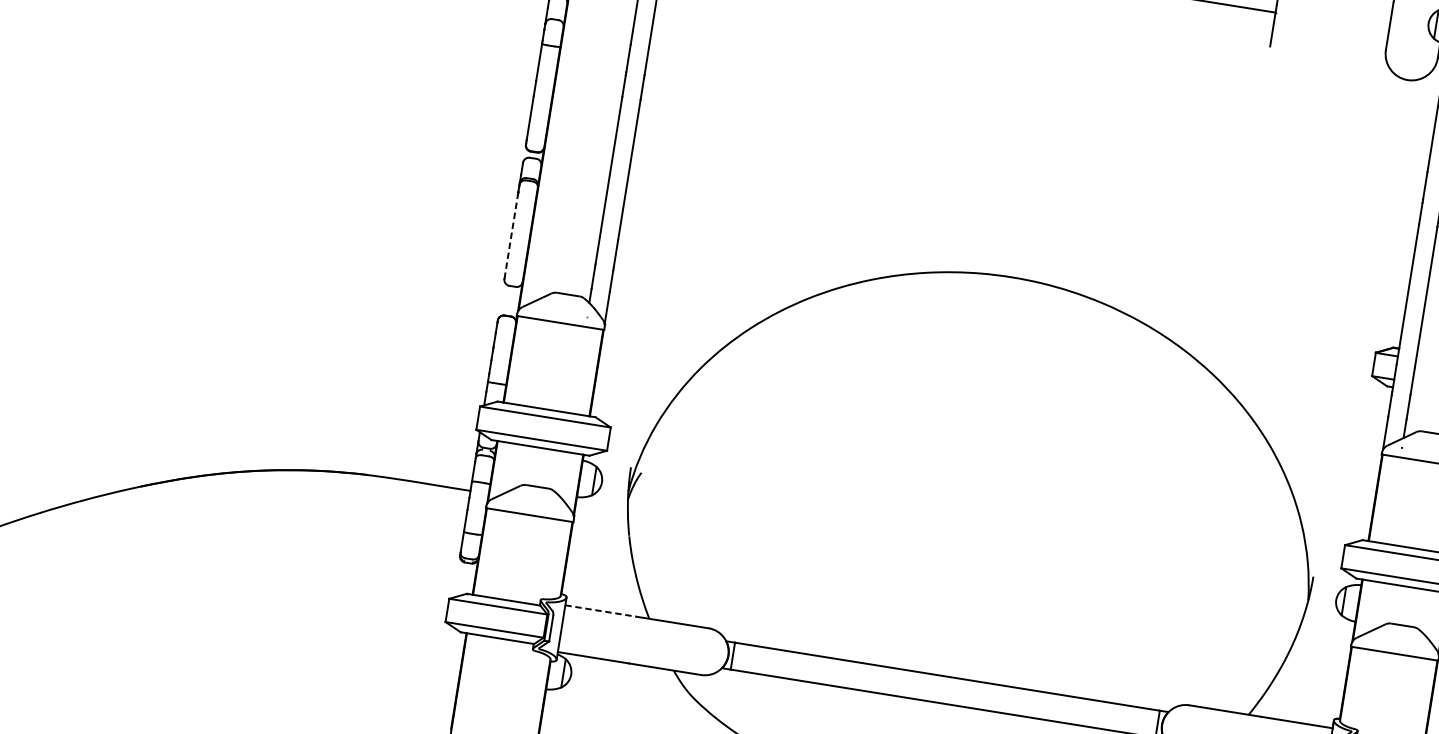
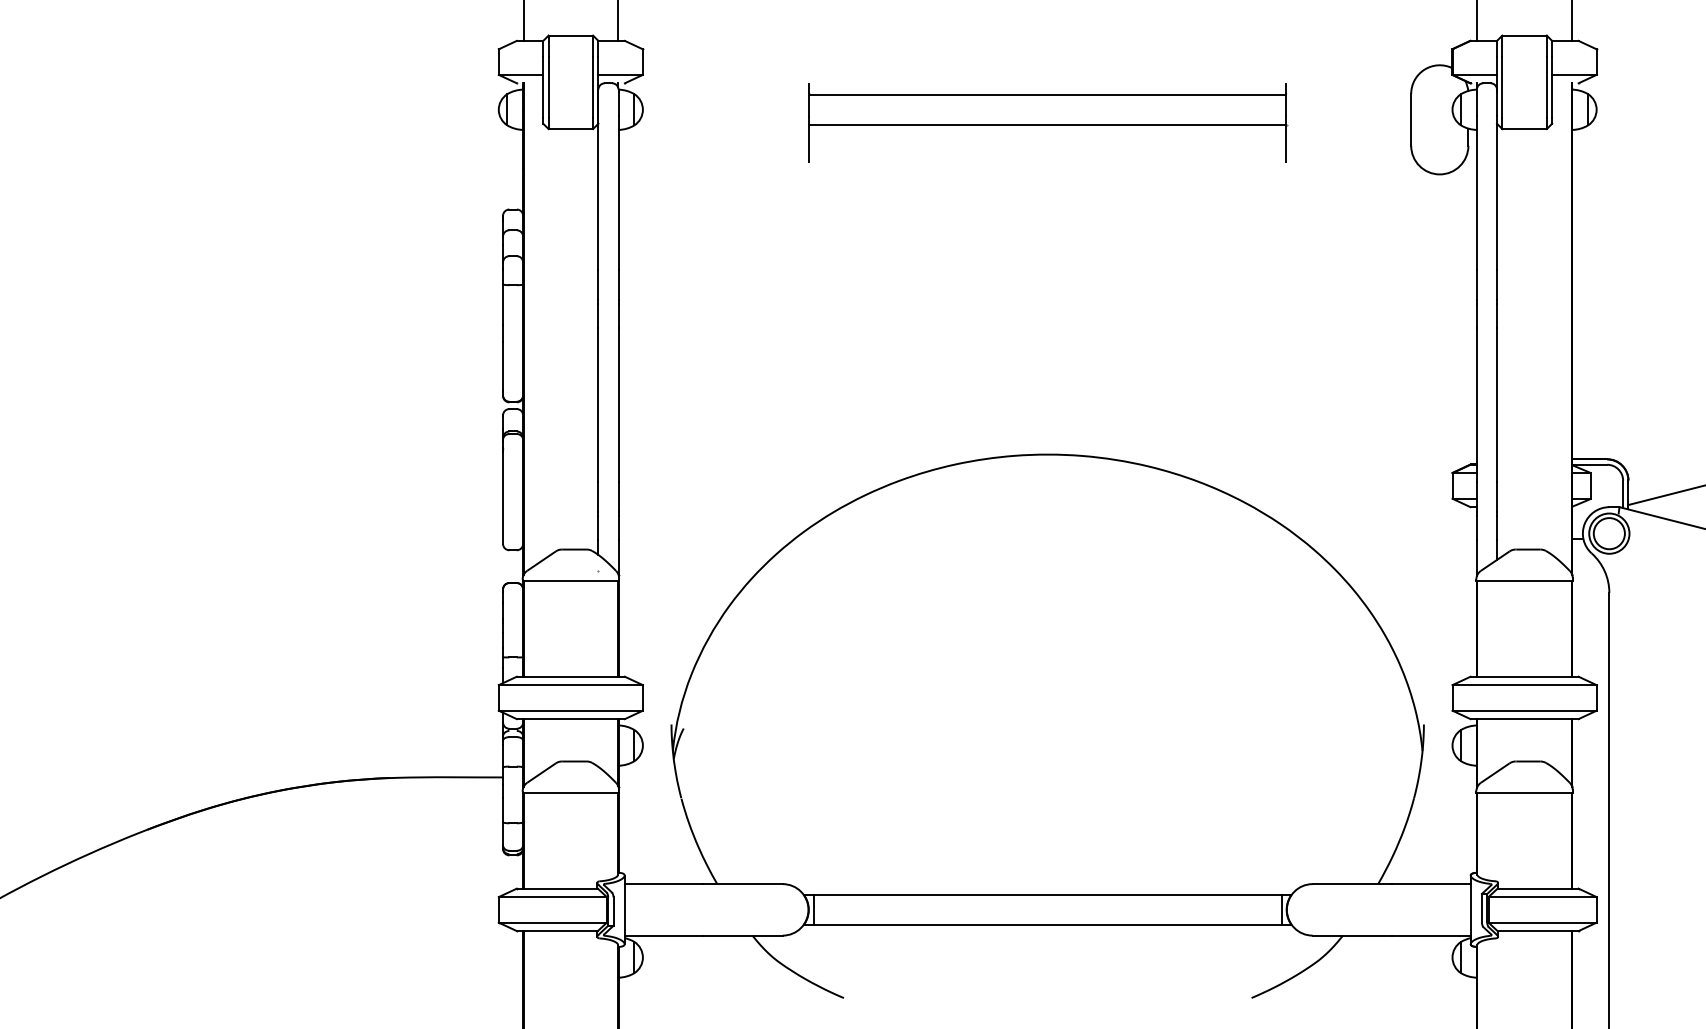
line: (511, 237) -> (503, 497), dashed -> solid
line: (601, 611) -> (664, 884), dashed -> solid

